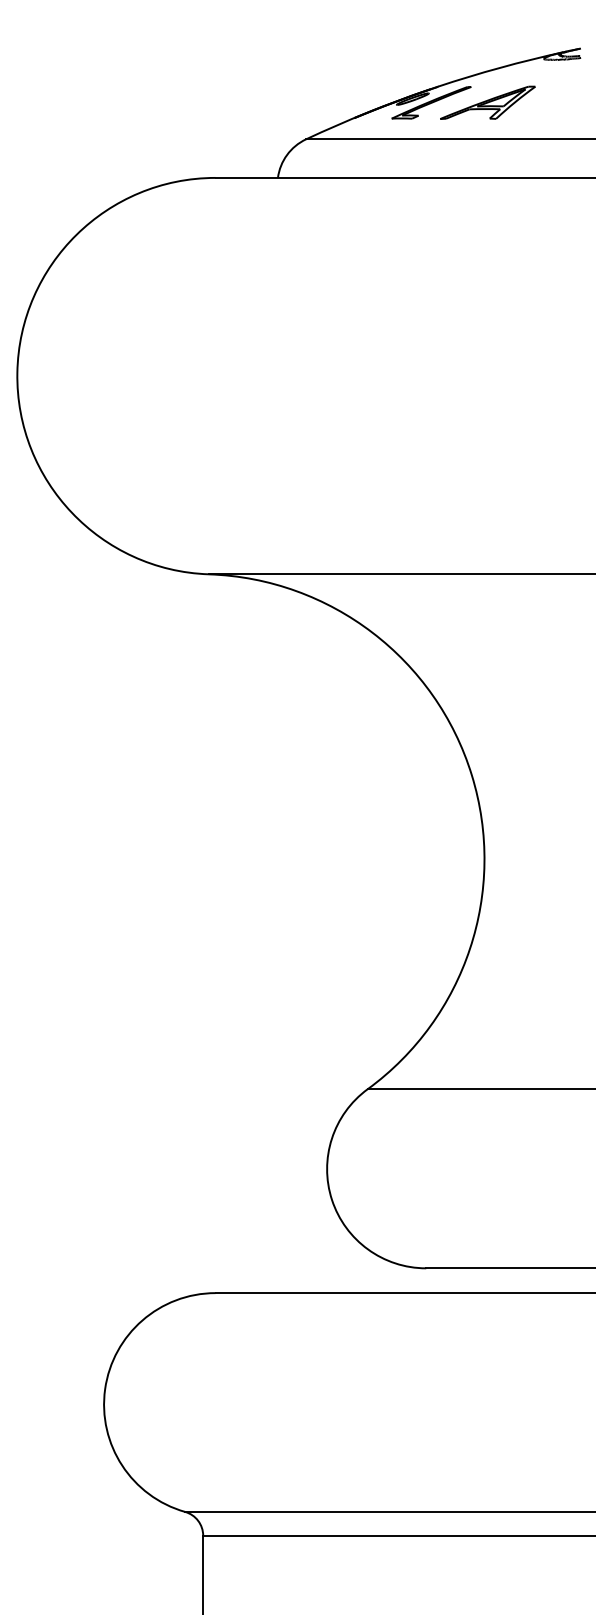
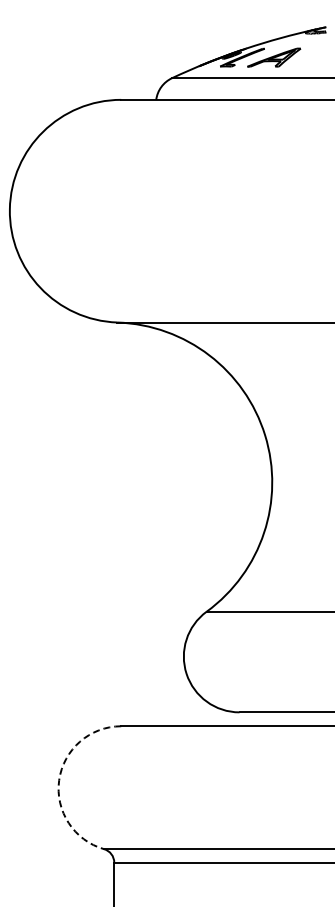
arc: (105, 1389) -> (59, 780), solid -> dashed

